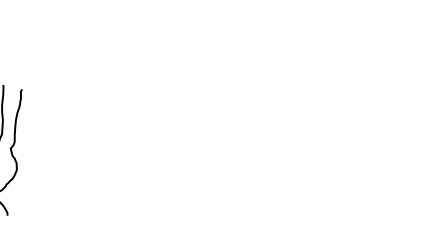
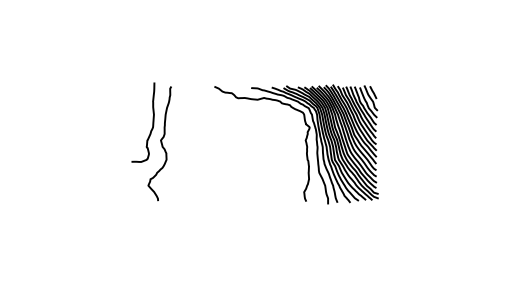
part: (168, 148) -> (304, 140), added

